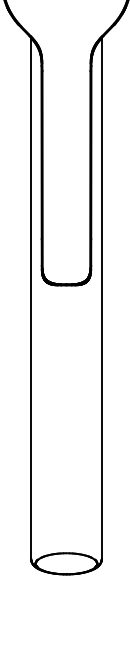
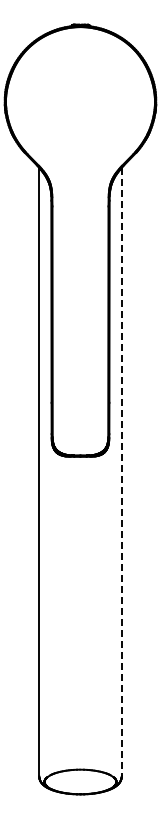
line: (101, 298) -> (121, 472), solid -> dashed

